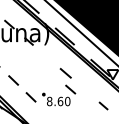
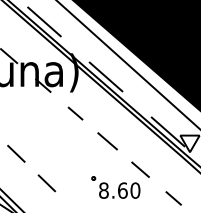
line: (47, 57) -> (75, 113), added
part: (59, 95) -> (121, 180), moved

